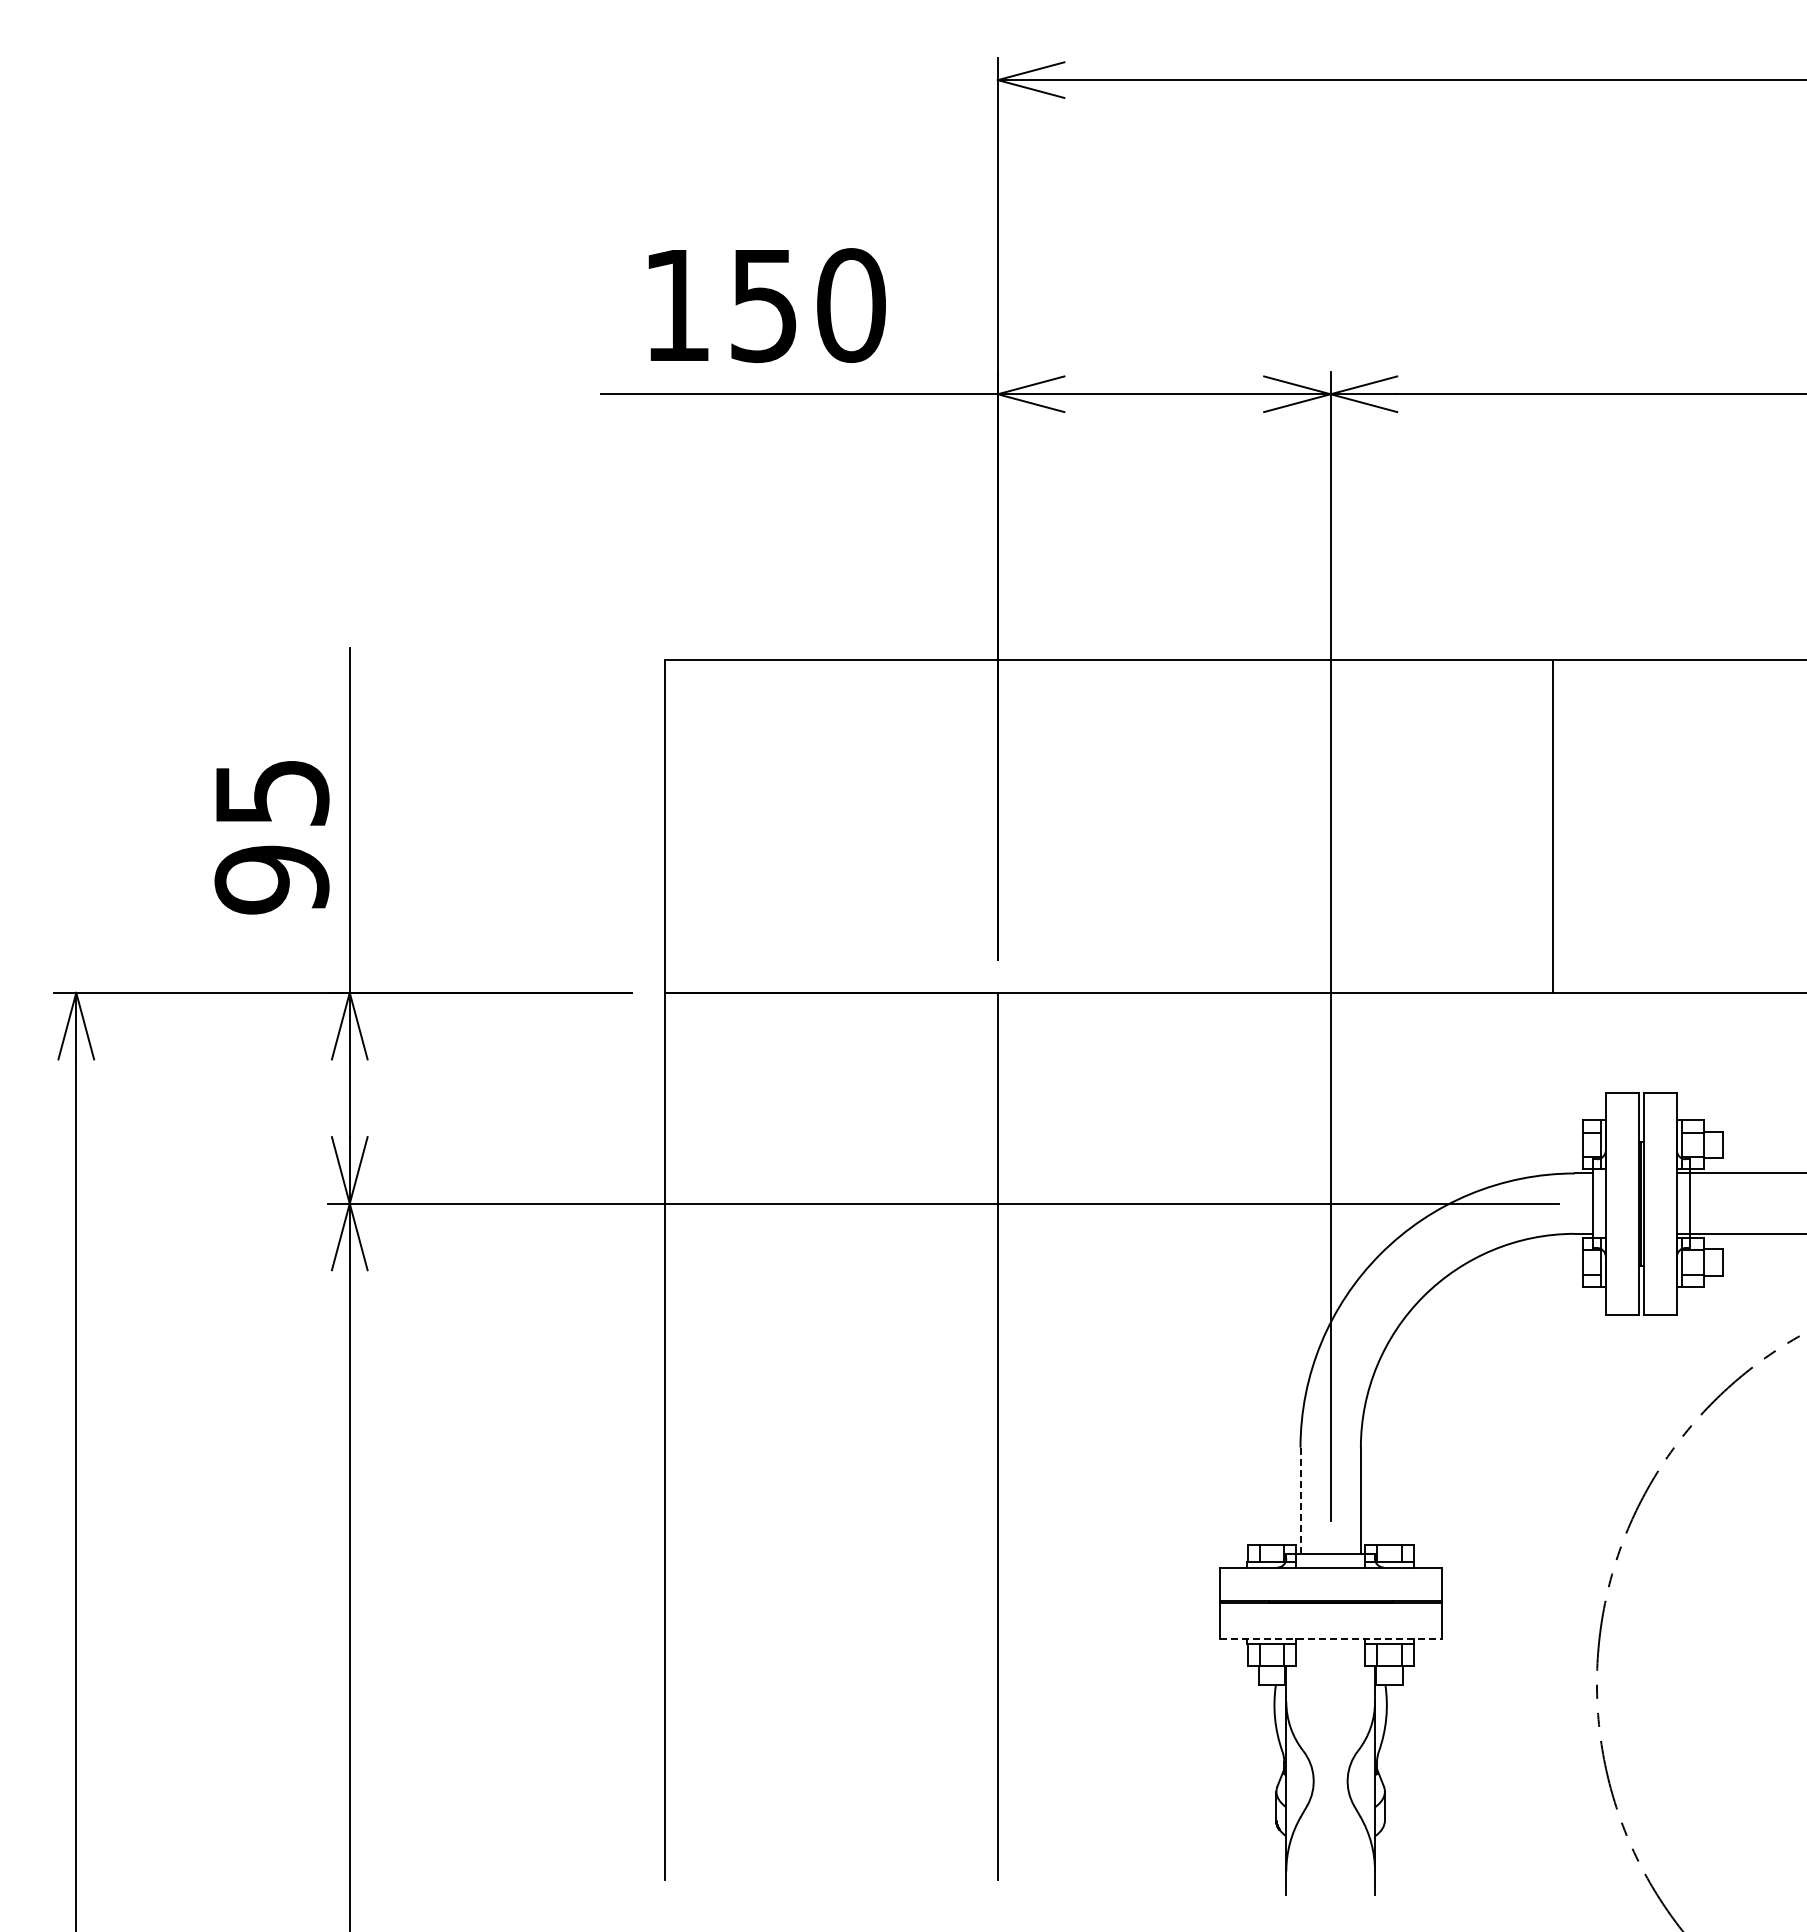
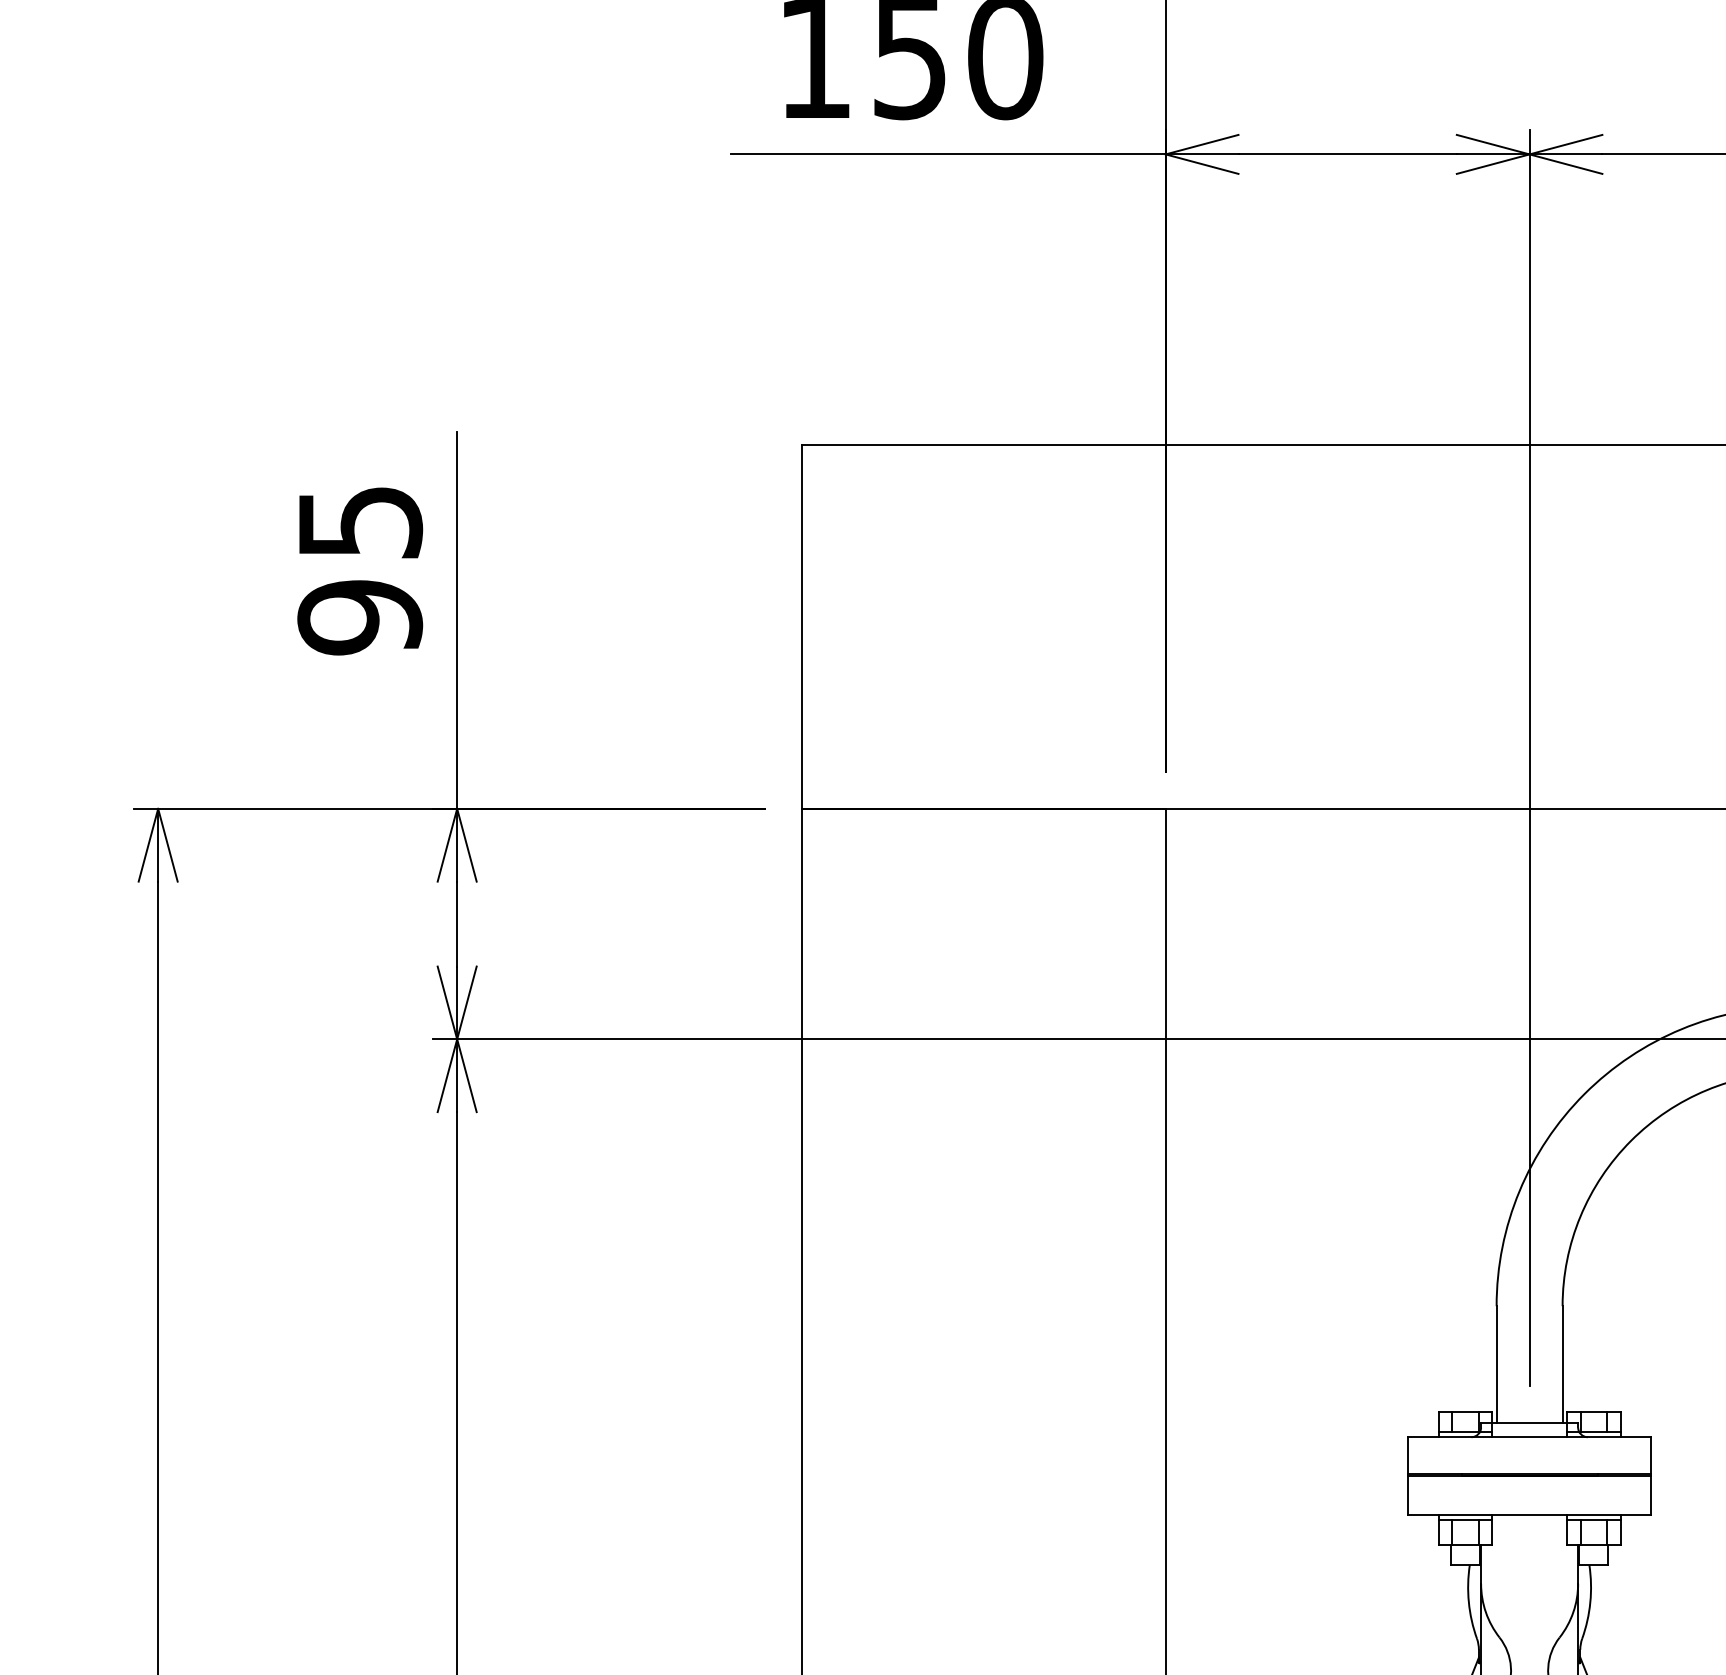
text: (271, 837) -> (359, 571), moved
line: (1300, 1501) -> (1496, 1364), dashed -> solid
line: (1330, 1638) -> (1529, 1514), dashed -> solid

